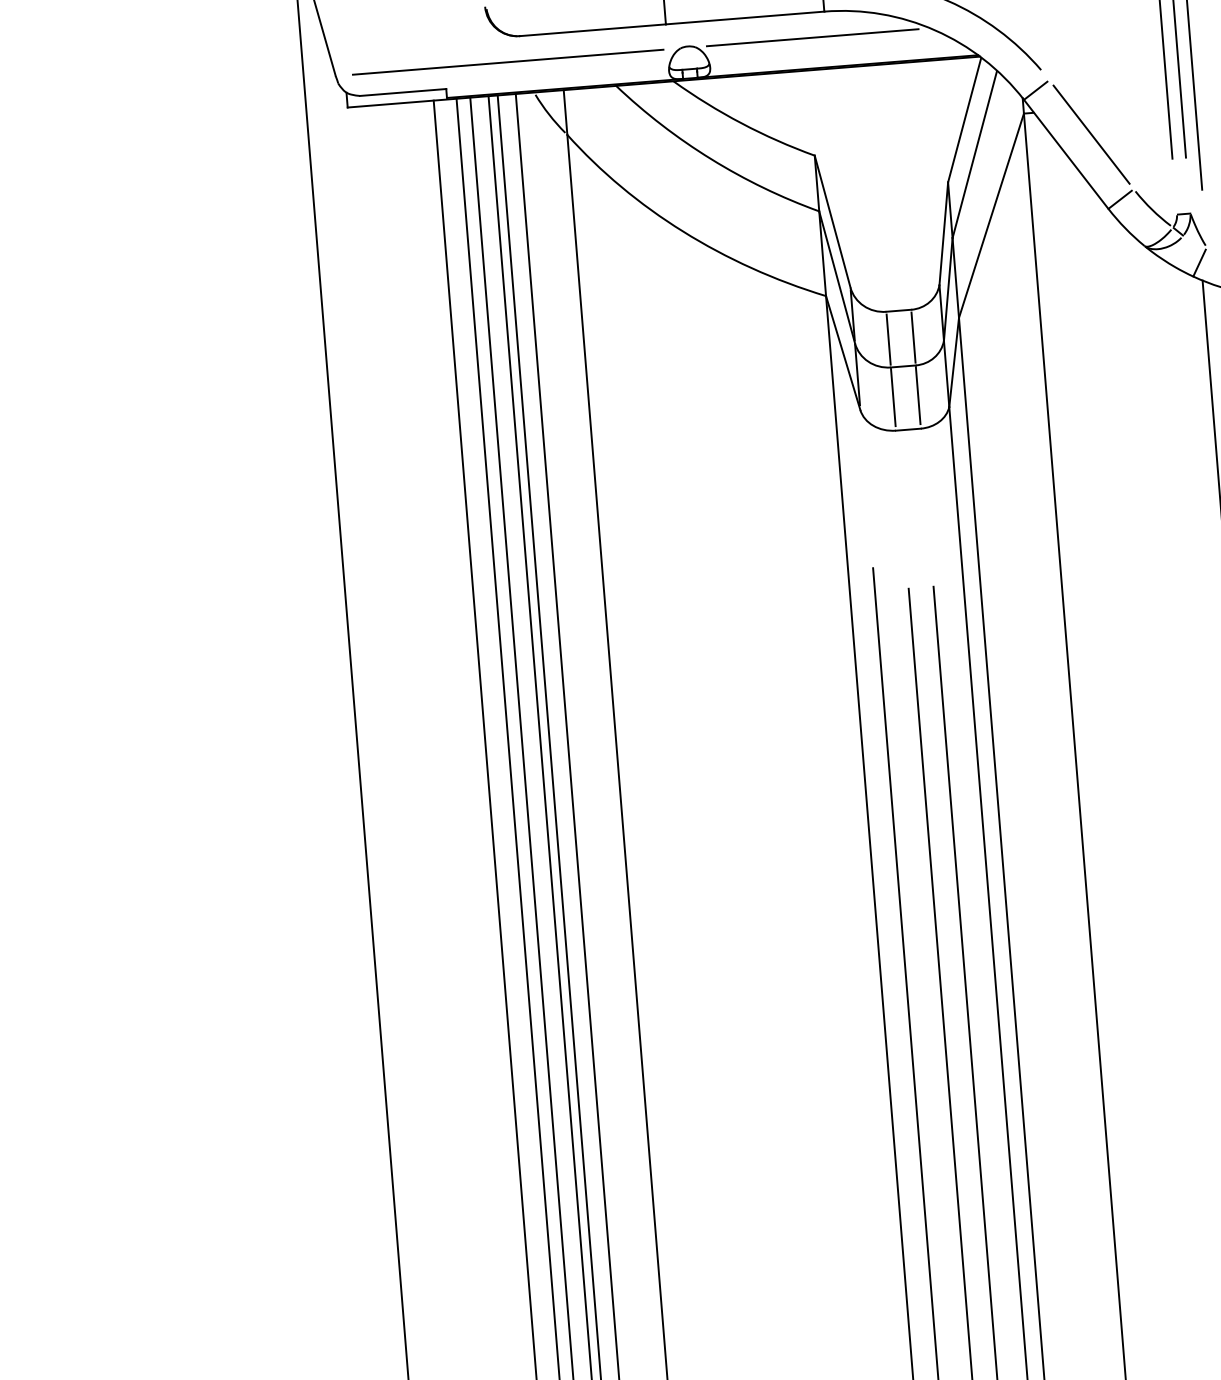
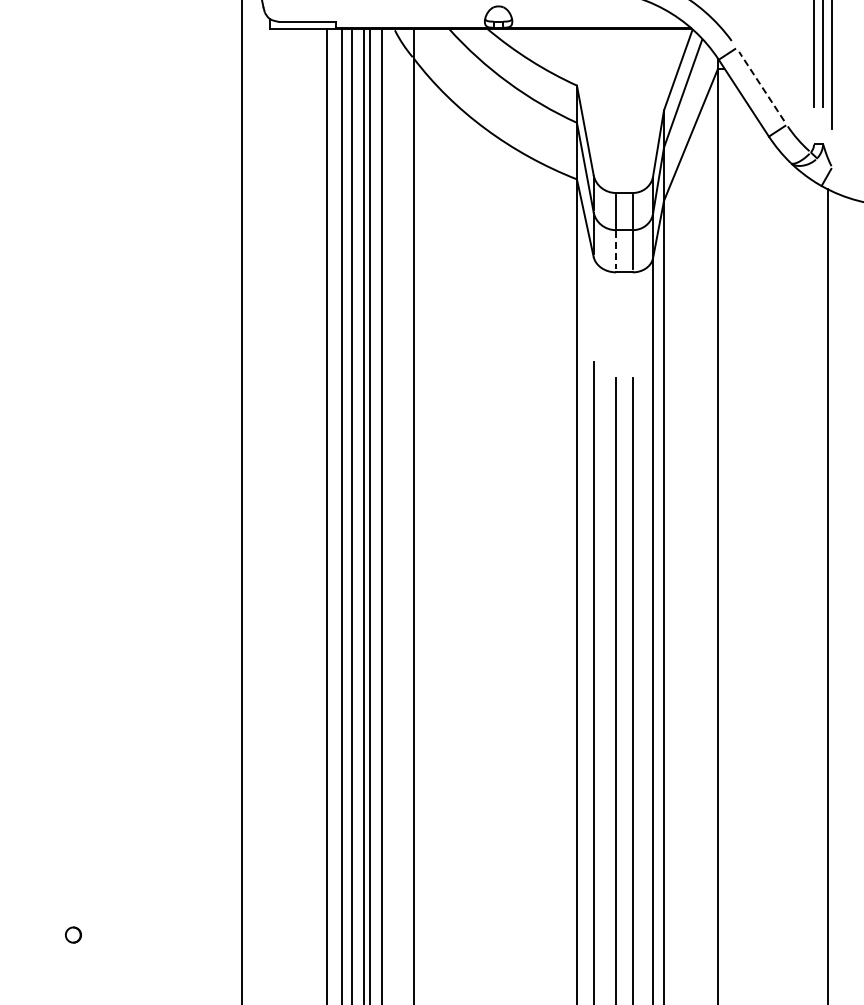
line: (812, 38) -> (581, 7), removed
line: (508, 62) -> (378, 7), removed
line: (1091, 134) -> (761, 86), solid -> dashed
line: (893, 397) -> (616, 250), solid -> dashed

